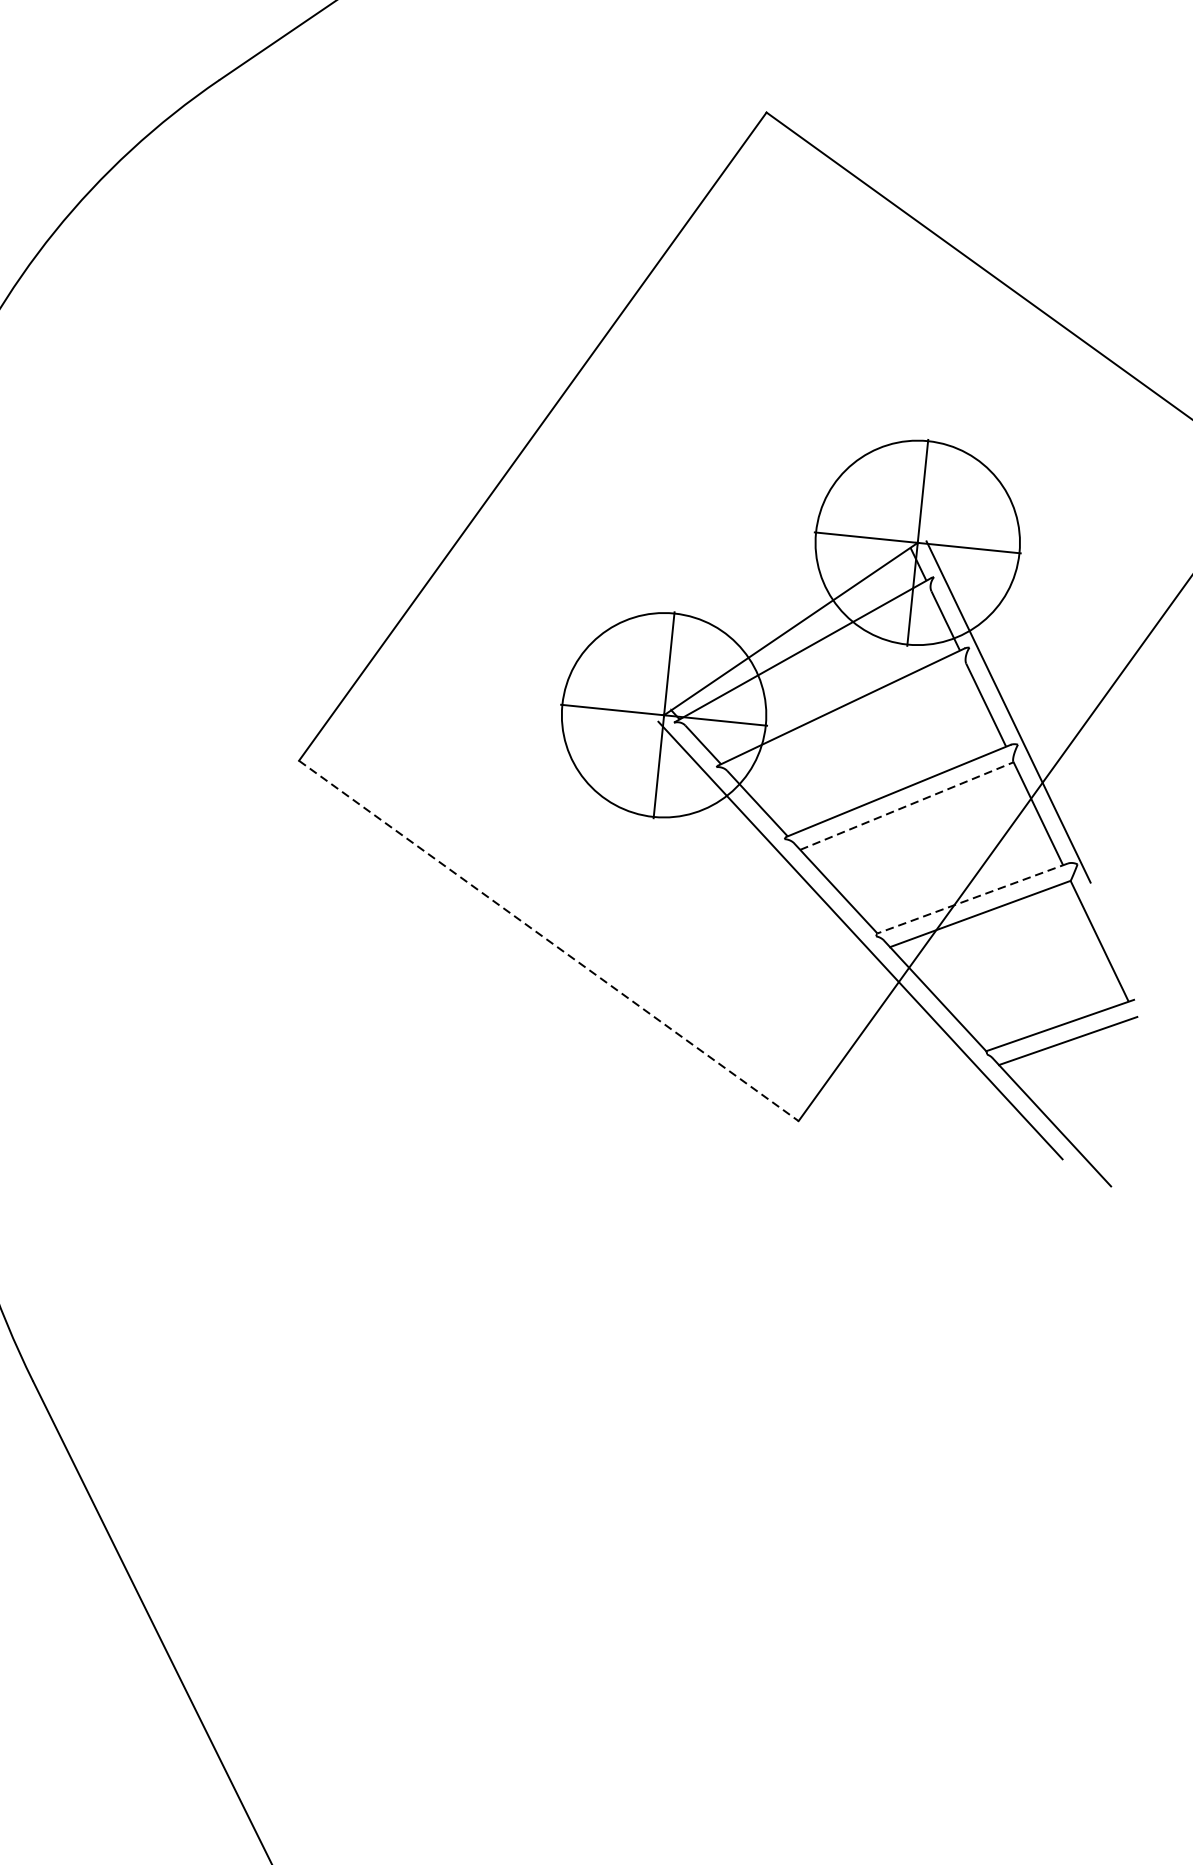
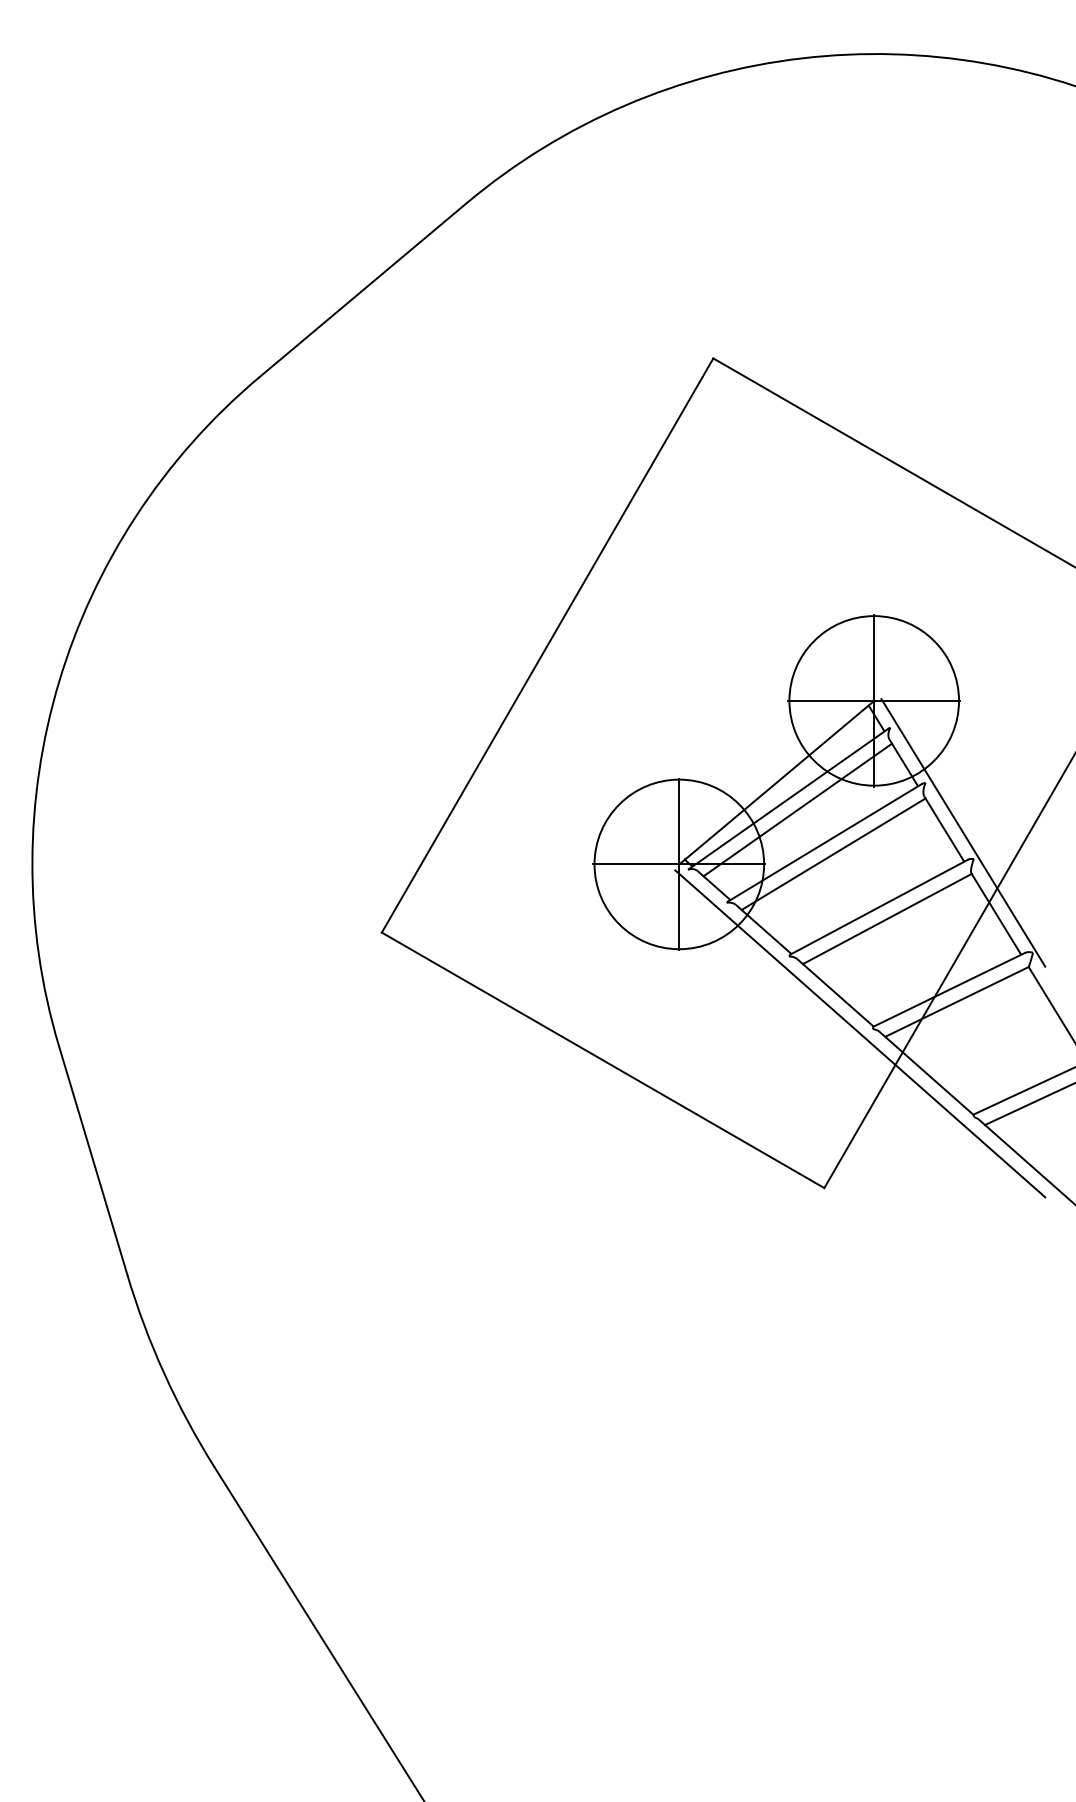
line: (812, 663) -> (797, 809), added
line: (850, 720) -> (833, 853), added
line: (907, 806) -> (887, 919), dashed -> solid
line: (971, 898) -> (948, 989), dashed -> solid
line: (549, 941) -> (603, 1060), dashed -> solid

